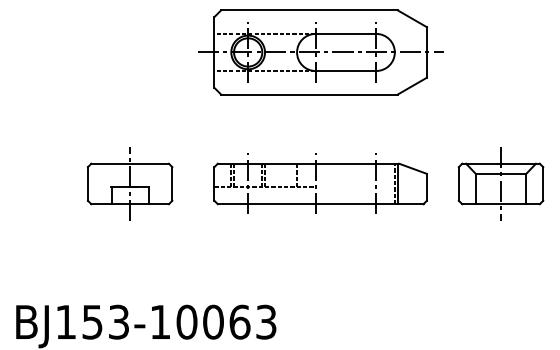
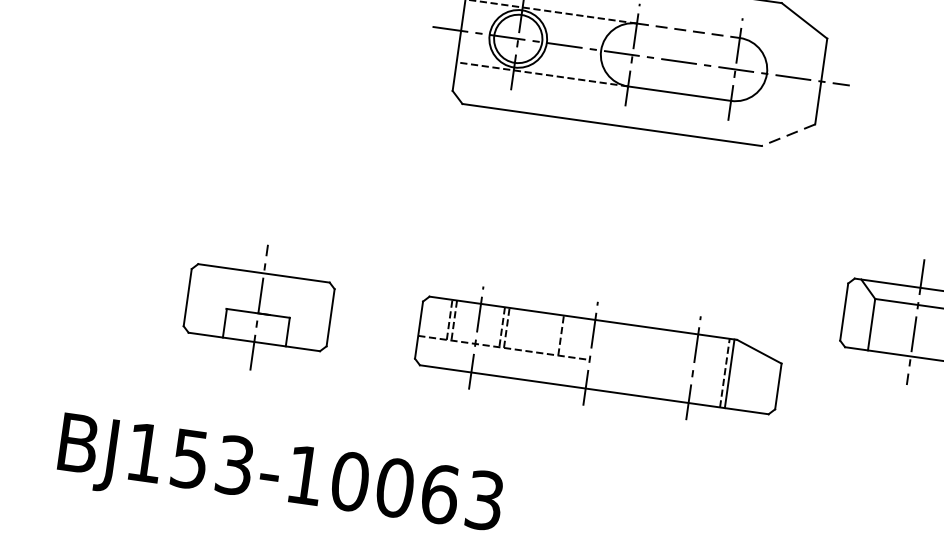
line: (346, 33) -> (689, 30), solid -> dashed
line: (412, 86) -> (788, 135), solid -> dashed
part: (130, 183) -> (259, 306), moved
part: (320, 183) -> (598, 354), moved

